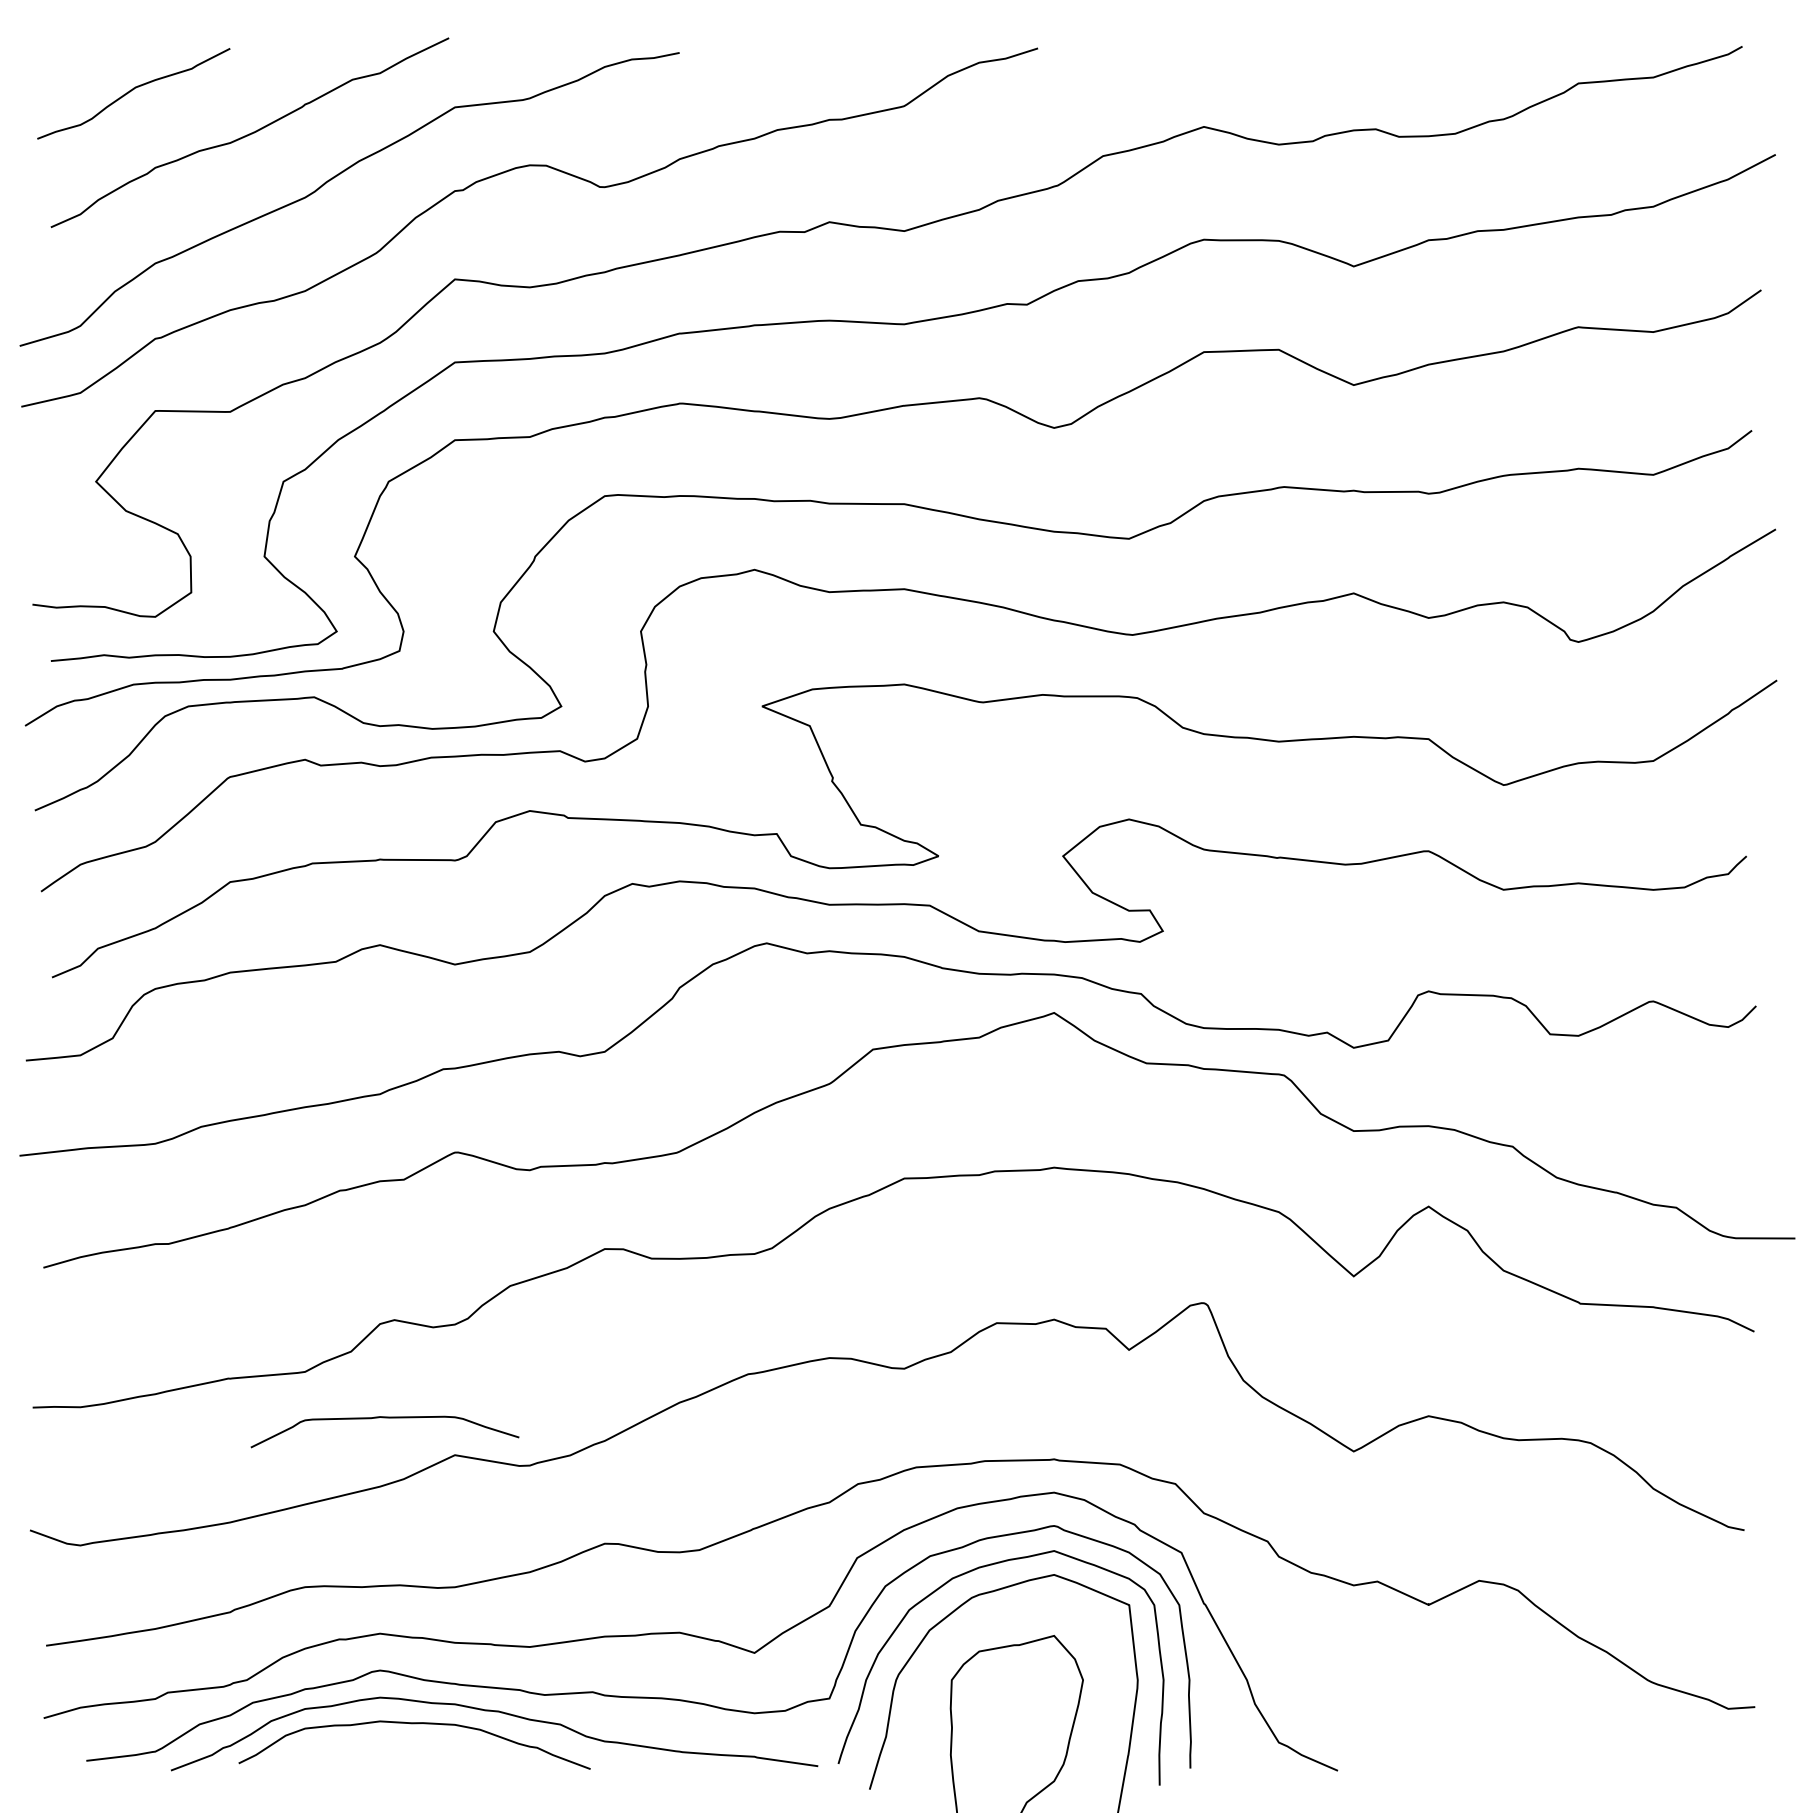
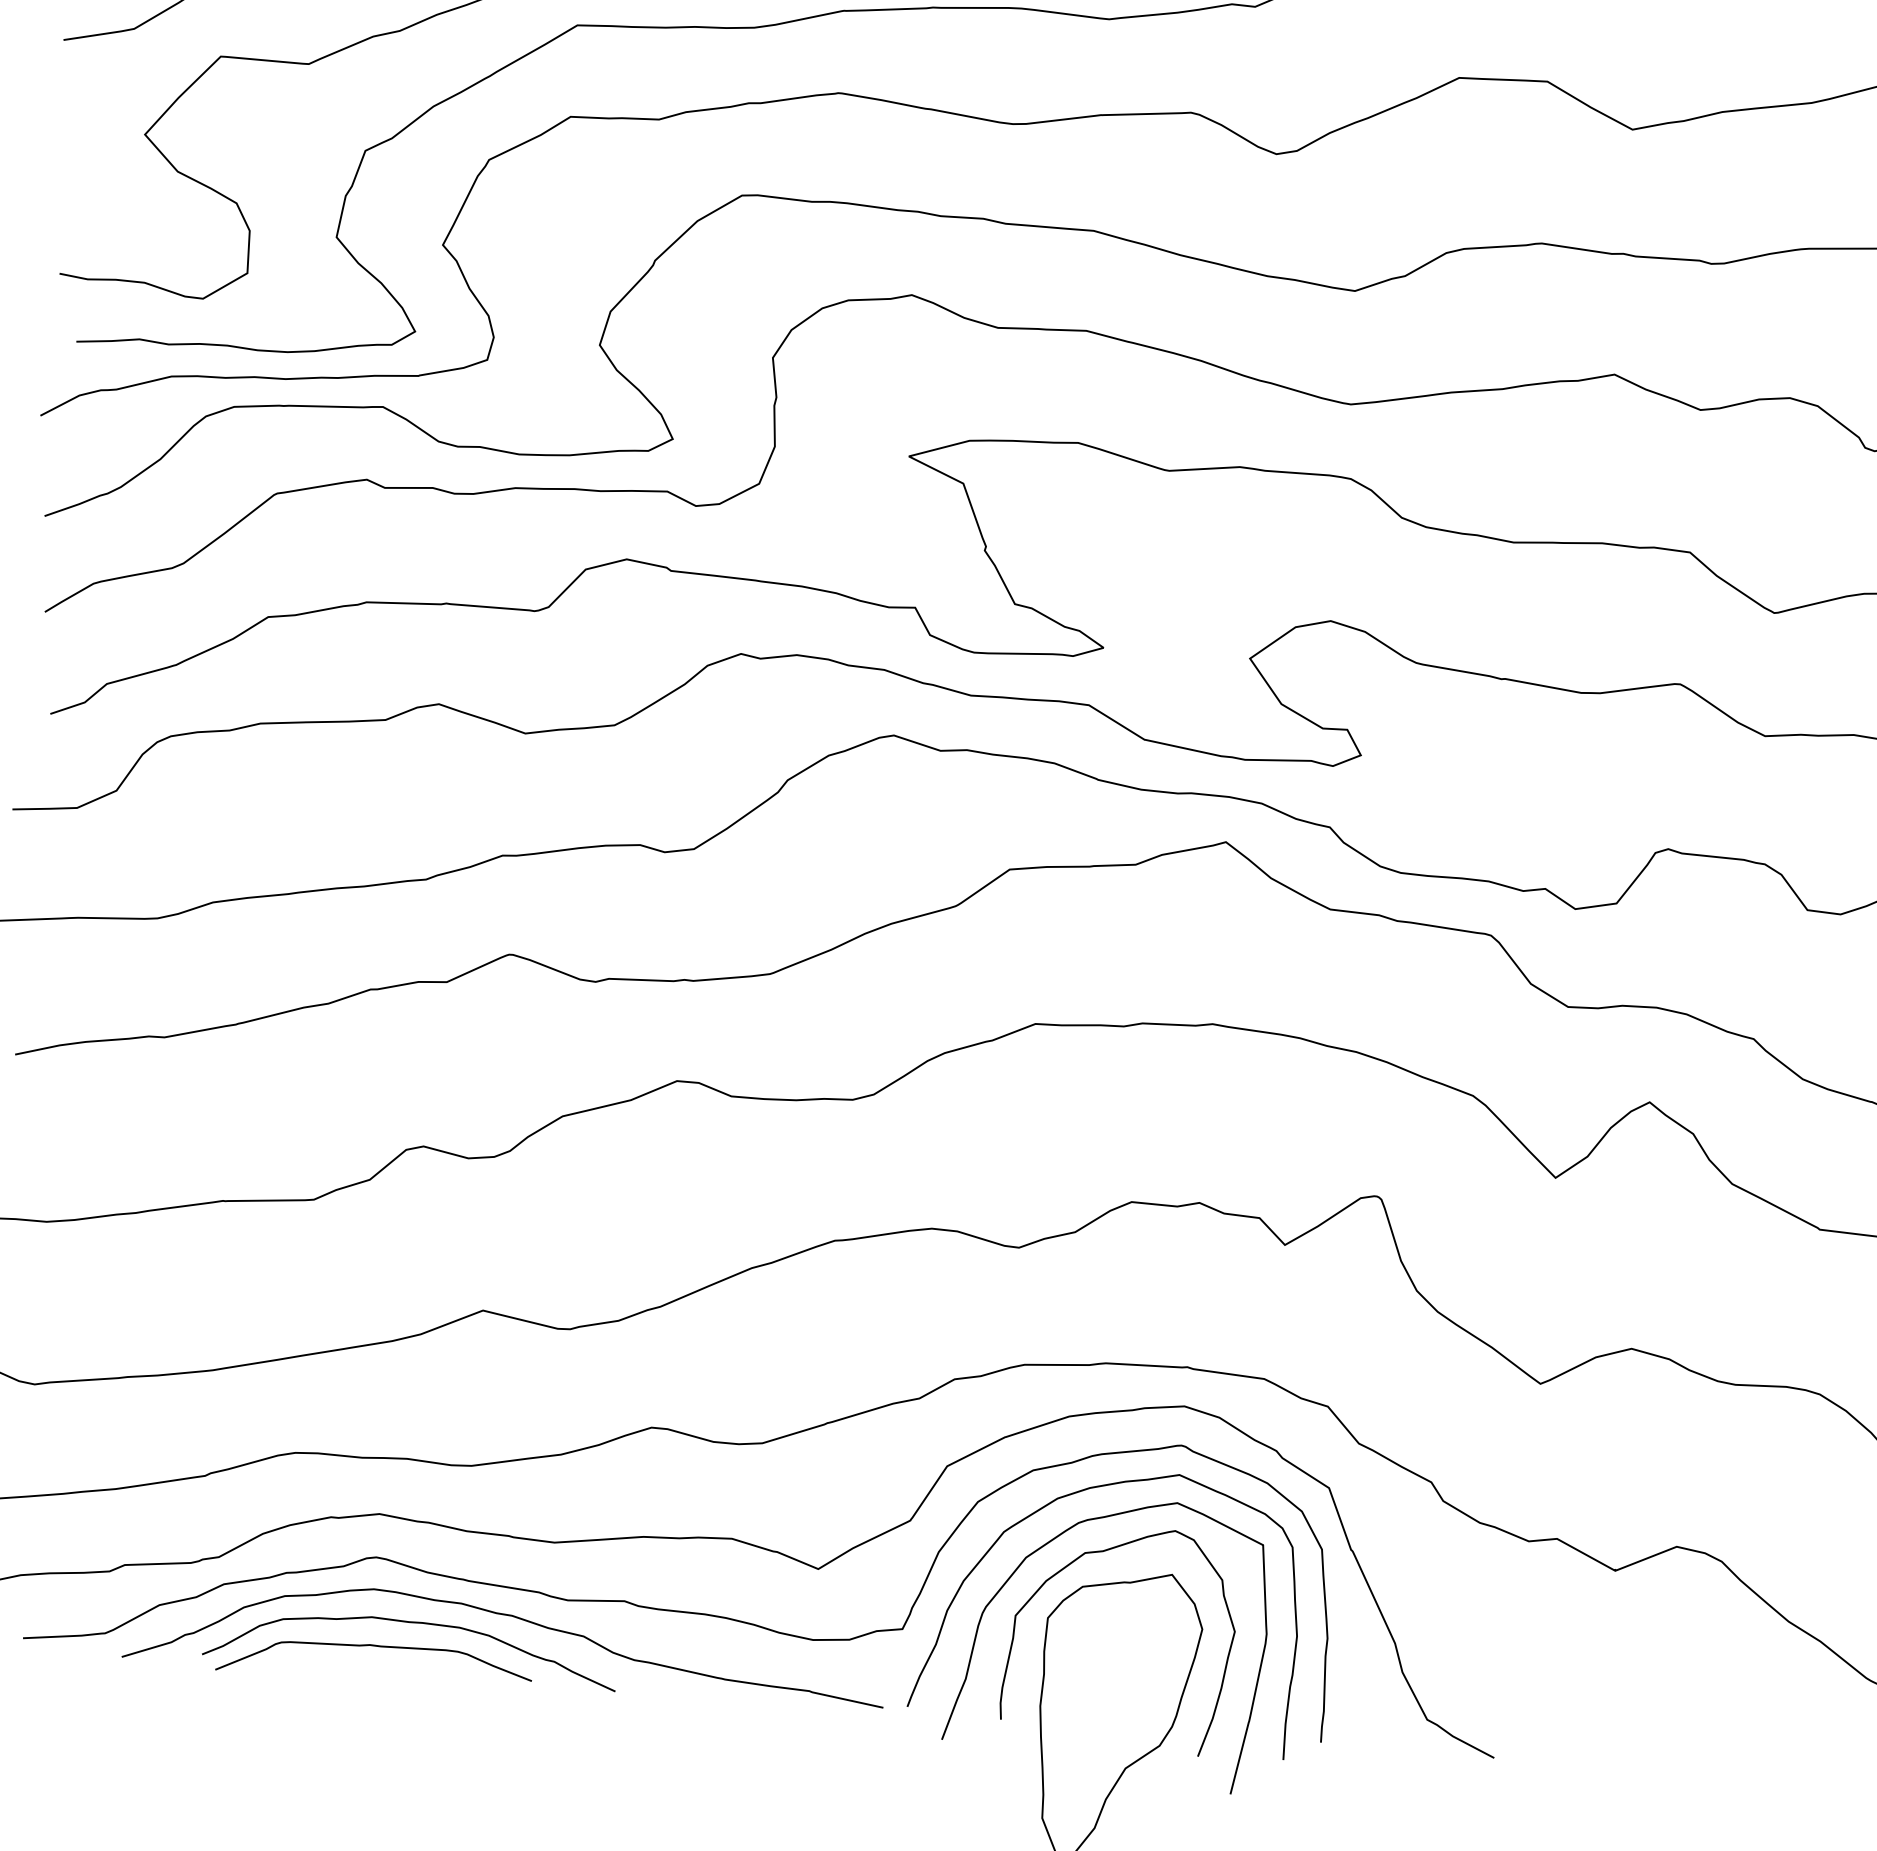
curve: (384, 1418) -> (374, 1647), moved
curve: (993, 1621) -> (1102, 1552), added

